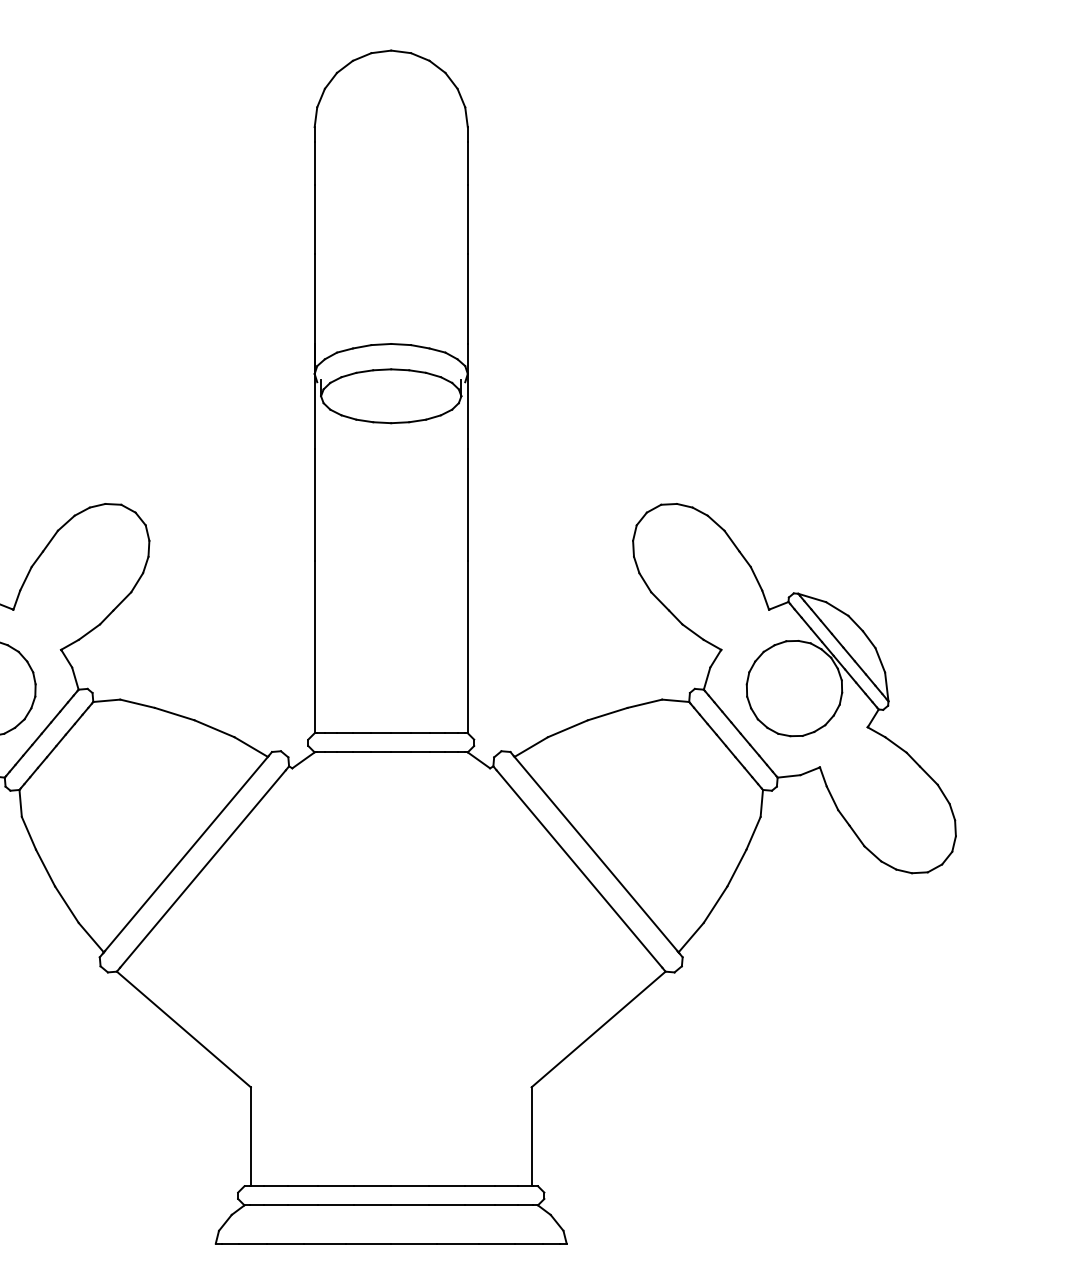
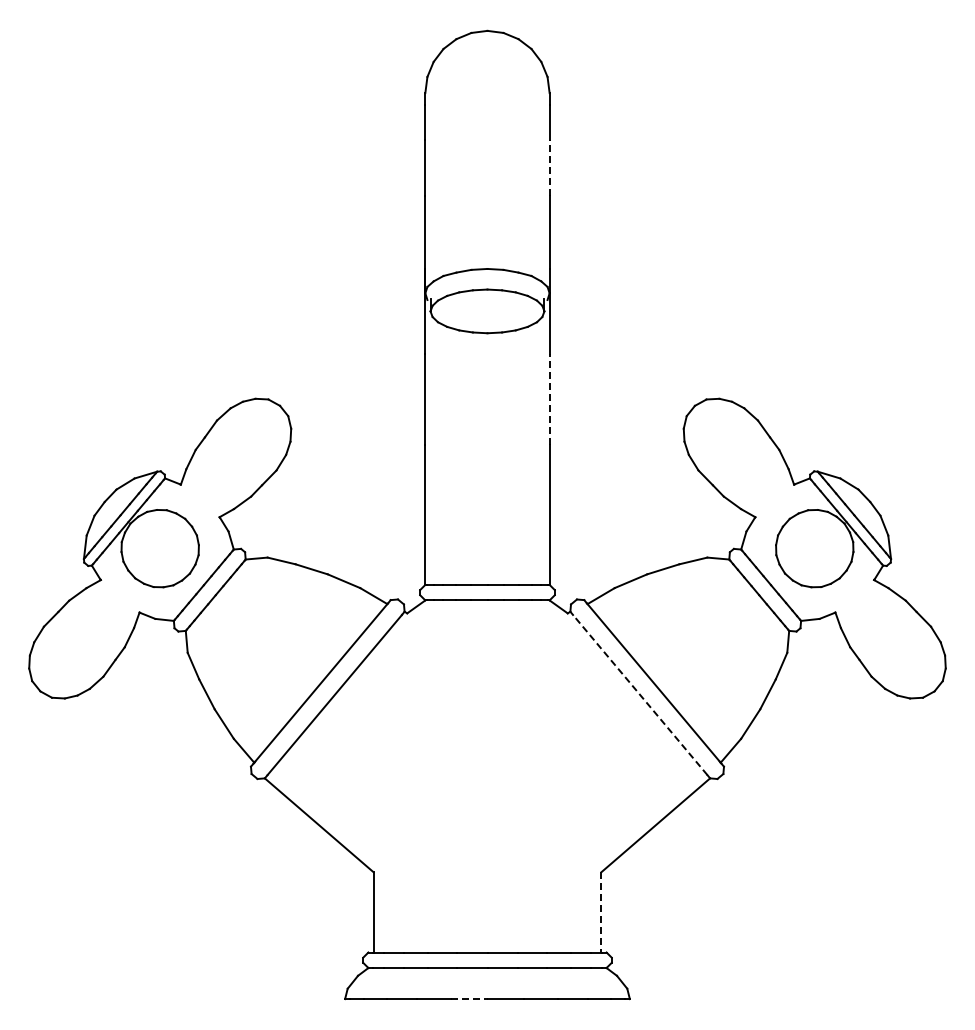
line: (467, 220) -> (549, 168), solid -> dashed
line: (467, 504) -> (549, 399), solid -> dashed
line: (579, 869) -> (640, 695), solid -> dashed
line: (531, 1136) -> (601, 912), solid -> dashed
line: (369, 1244) -> (469, 999), solid -> dashed

